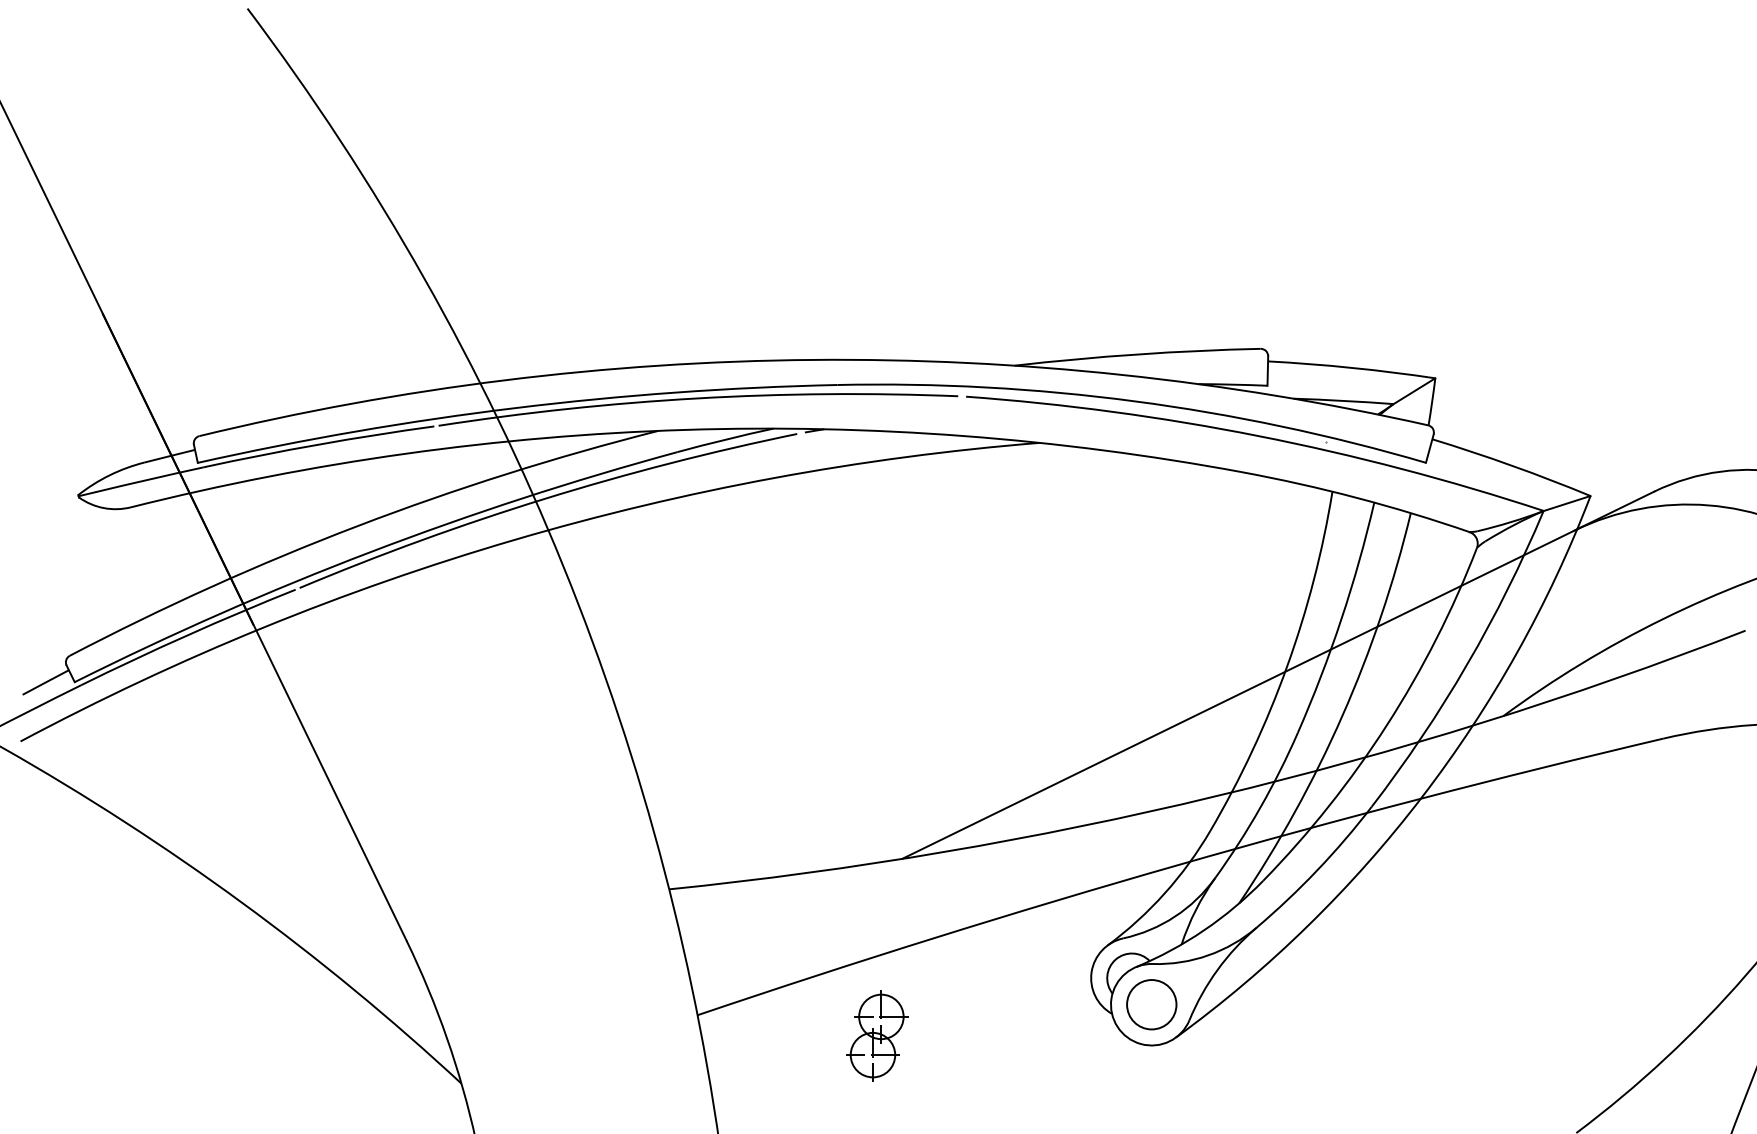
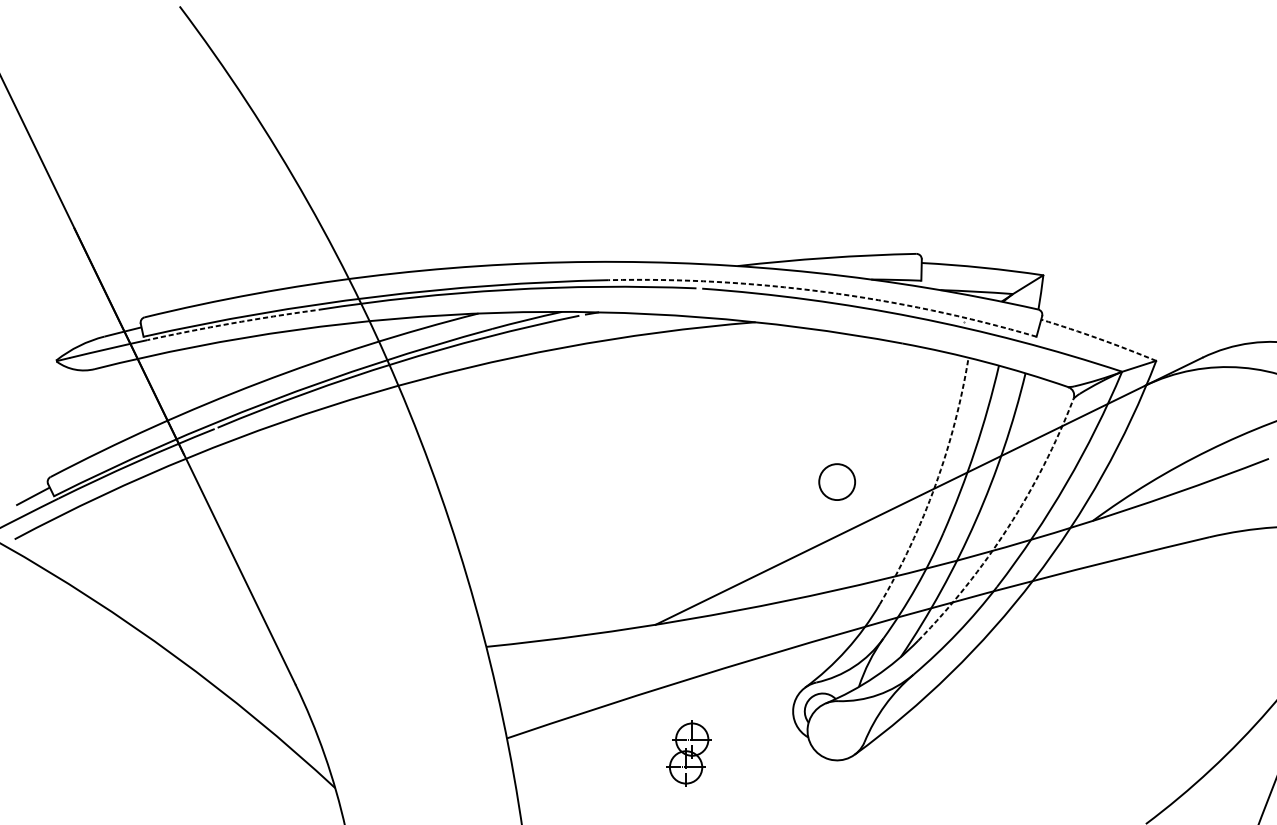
arc: (1134, 401) -> (824, 292), solid -> dashed
arc: (318, 444) -> (231, 323), solid -> dashed
arc: (1512, 465) -> (1099, 338), solid -> dashed
arc: (1287, 666) -> (935, 484), solid -> dashed
arc: (1386, 725) -> (1007, 527), solid -> dashed
circle: (1151, 1004) -> (836, 481), moved
part: (877, 1035) -> (689, 753), moved

